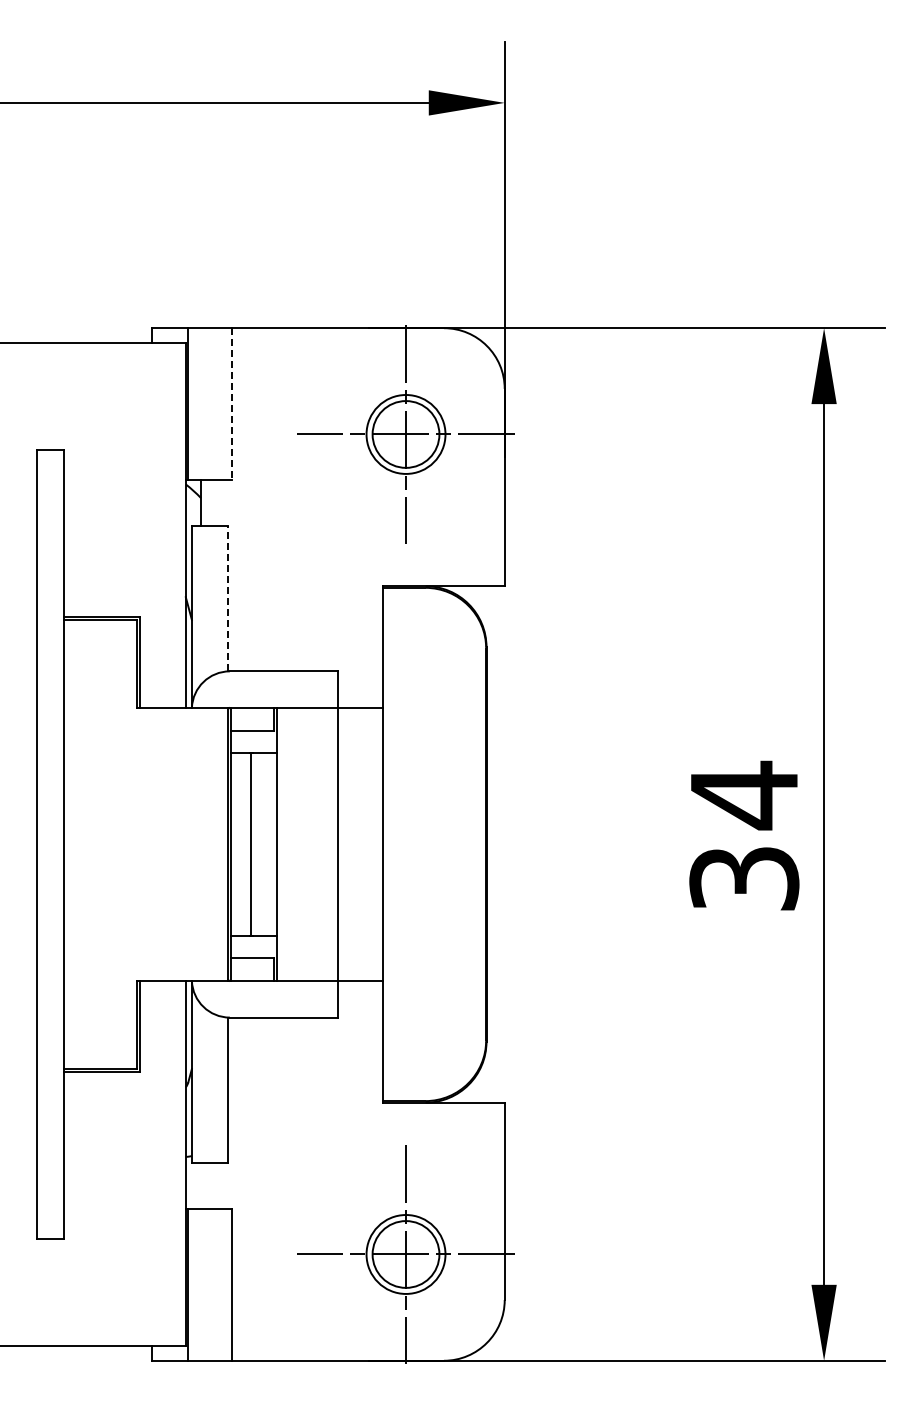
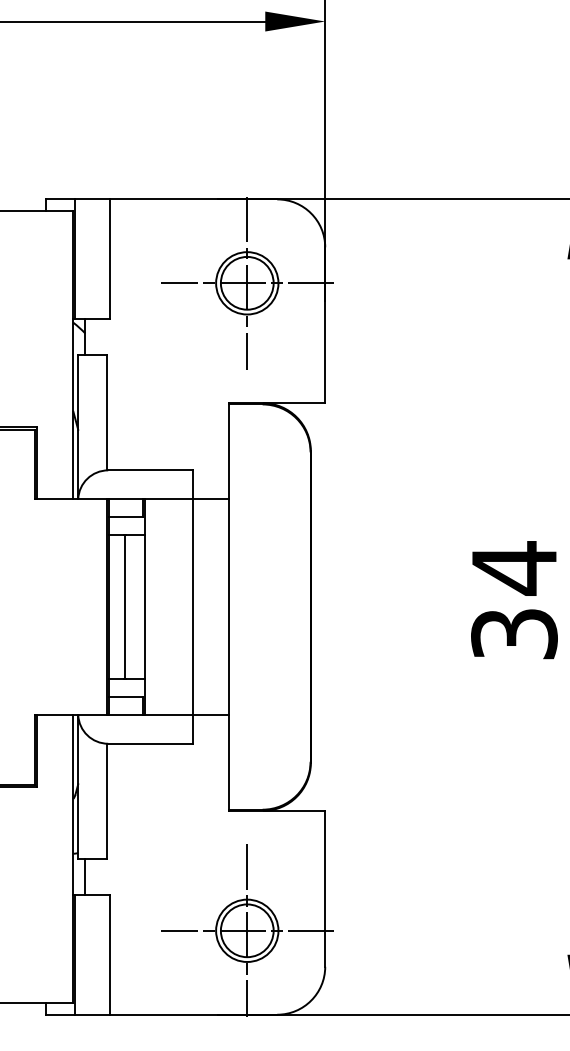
line: (232, 404) -> (110, 259), dashed -> solid
line: (228, 598) -> (107, 412), dashed -> solid
line: (201, 1185) -> (85, 876), added

